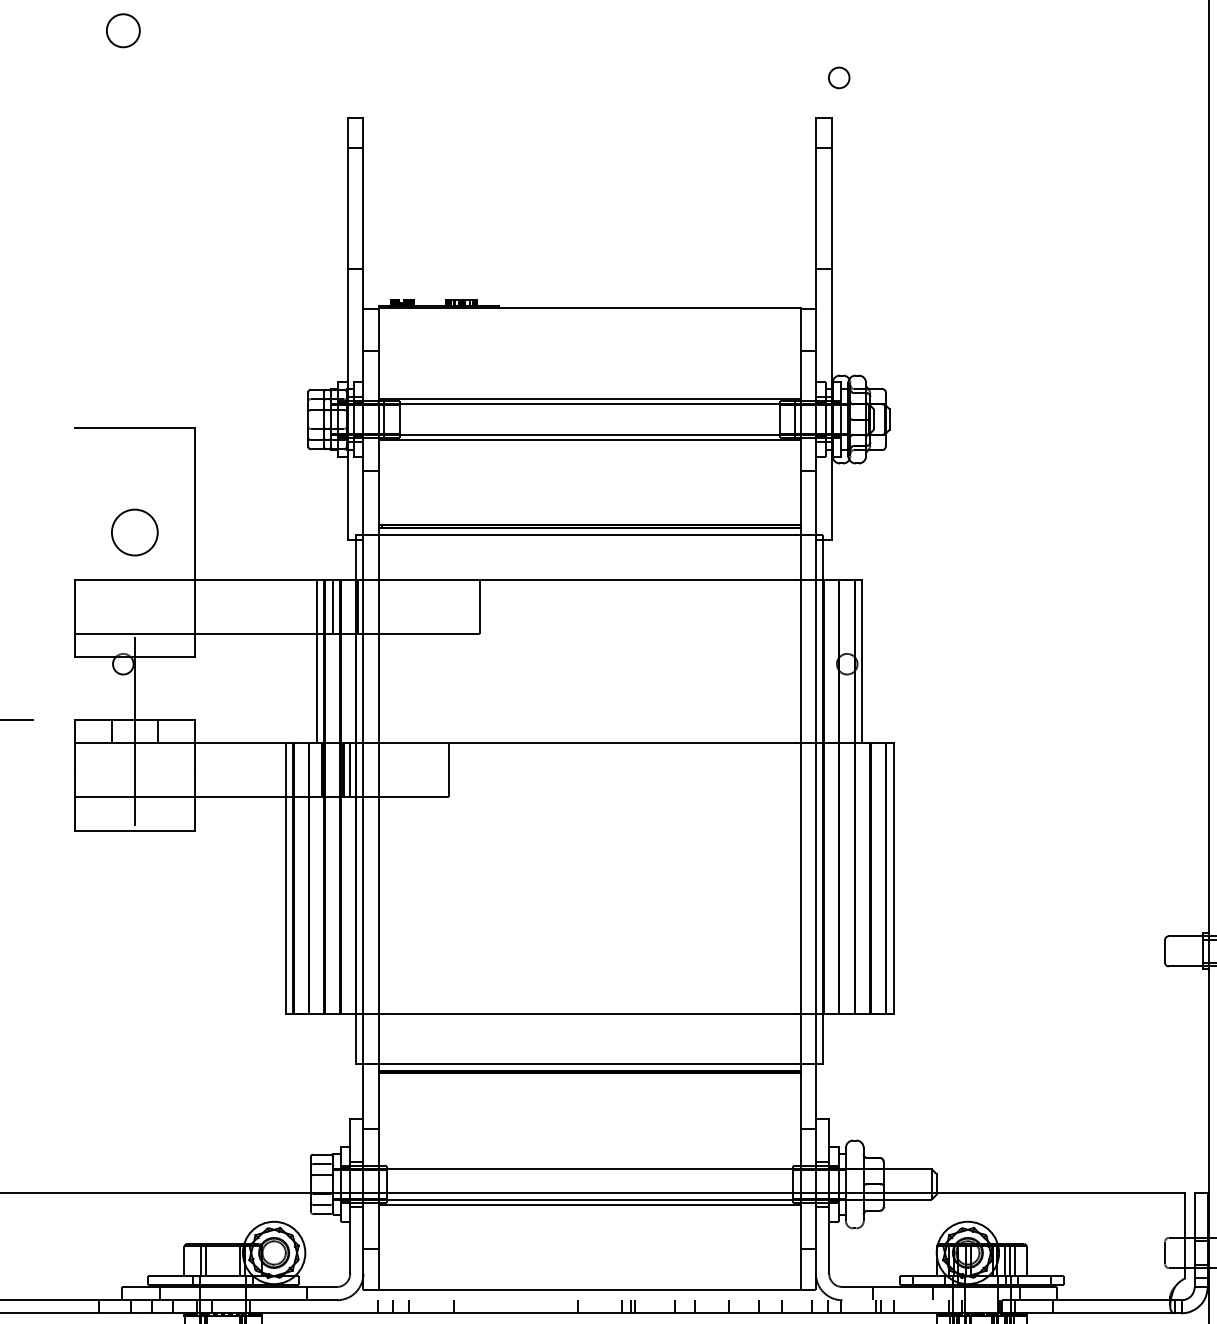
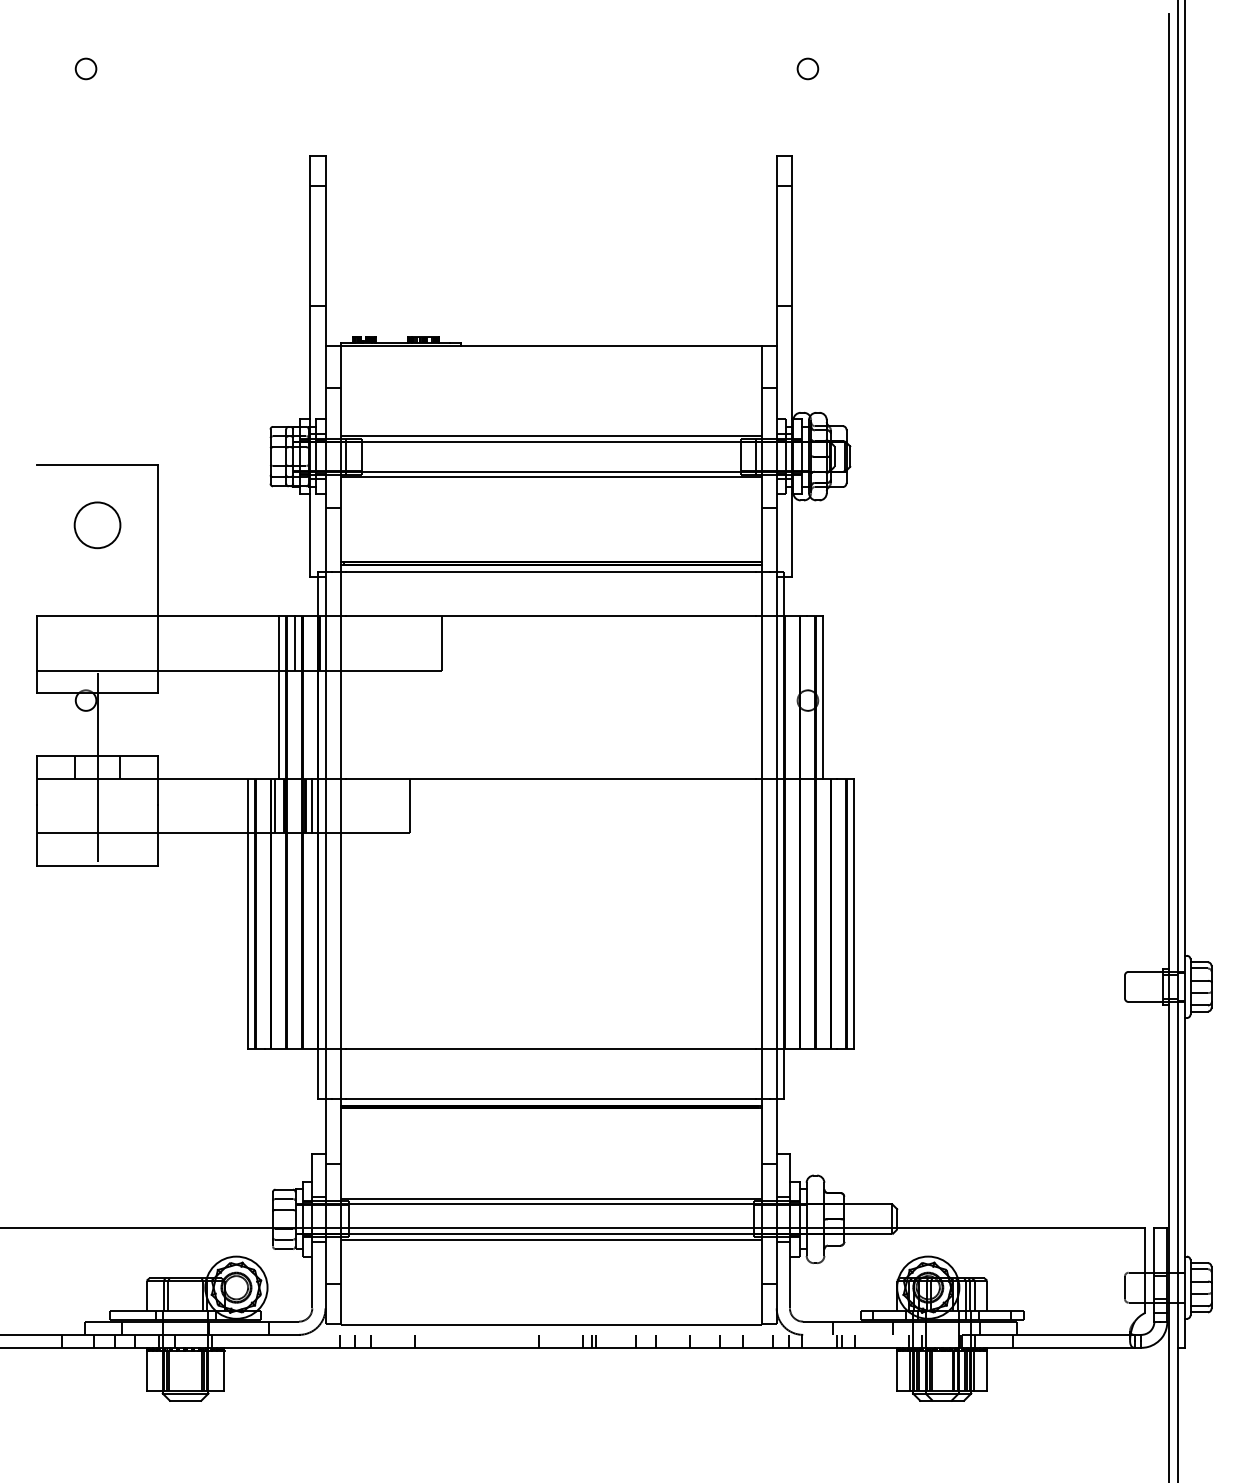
circle: (122, 30) -> (85, 68), size x0.62
circle: (838, 77) -> (807, 68), moved
circle: (134, 532) -> (97, 525), moved
line: (313, 769) -> (275, 805), added
line: (589, 1163) -> (550, 1198), added

